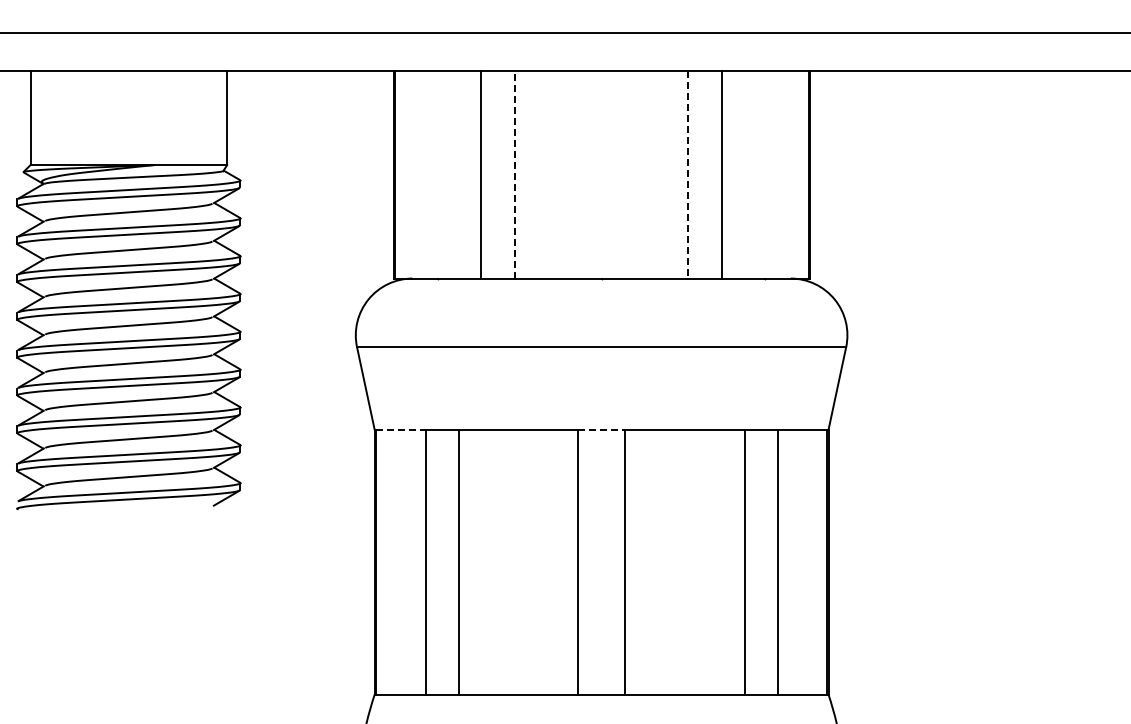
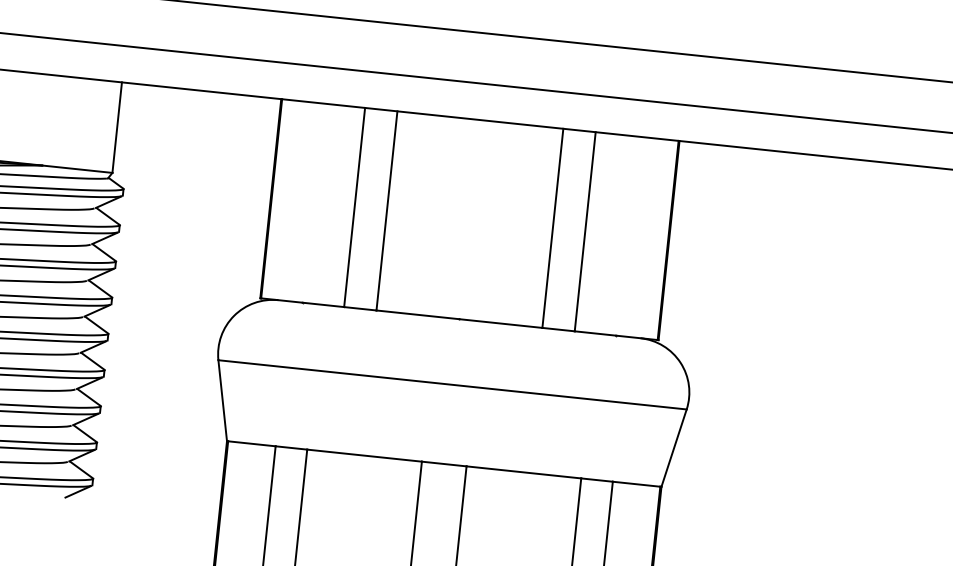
line: (514, 174) -> (386, 210), dashed -> solid
line: (688, 175) -> (553, 229), dashed -> solid
line: (400, 429) -> (251, 443), dashed -> solid
line: (602, 429) -> (445, 463), dashed -> solid

